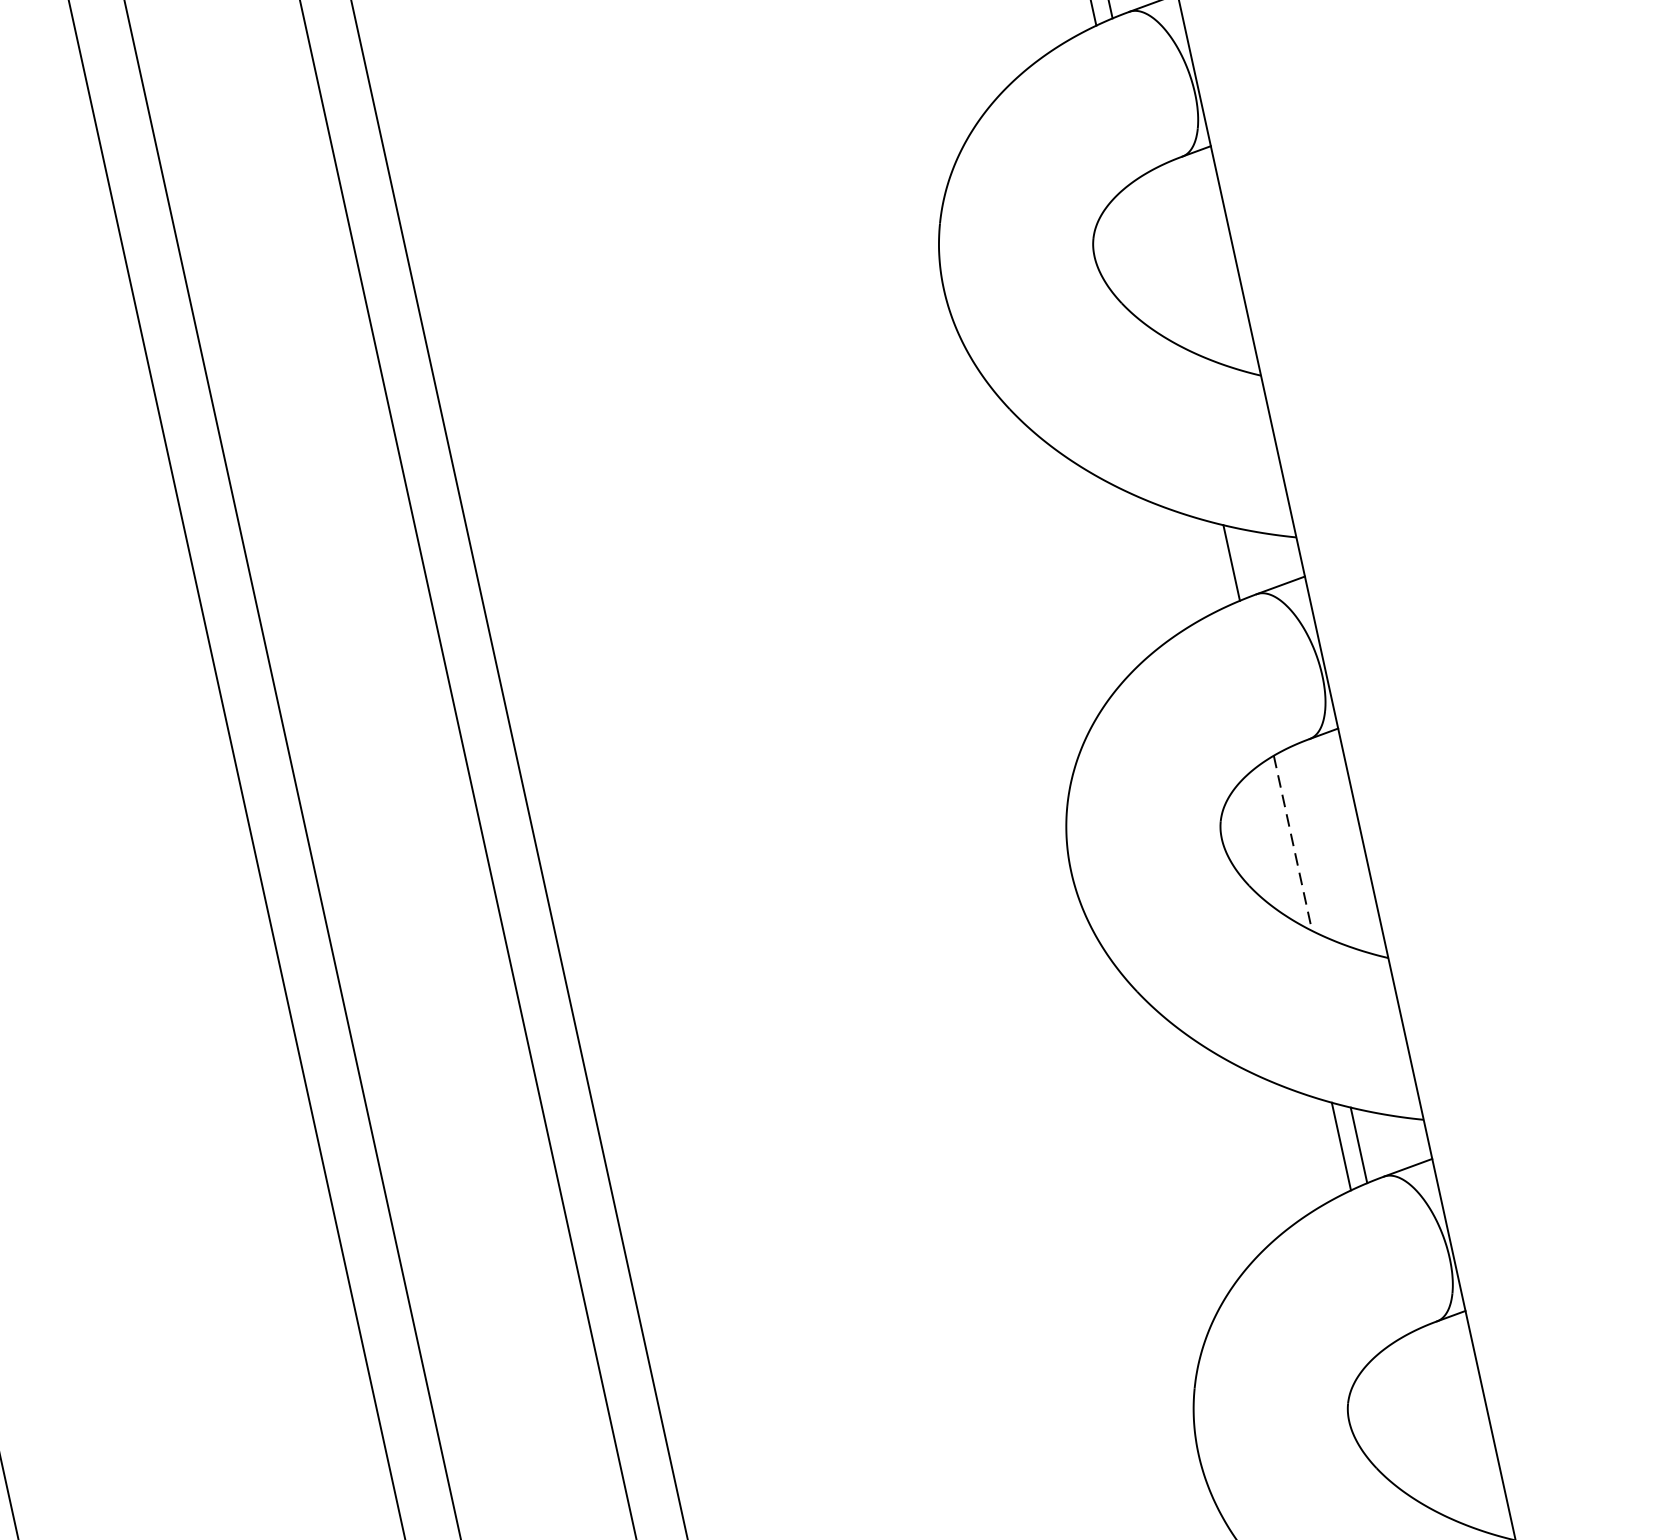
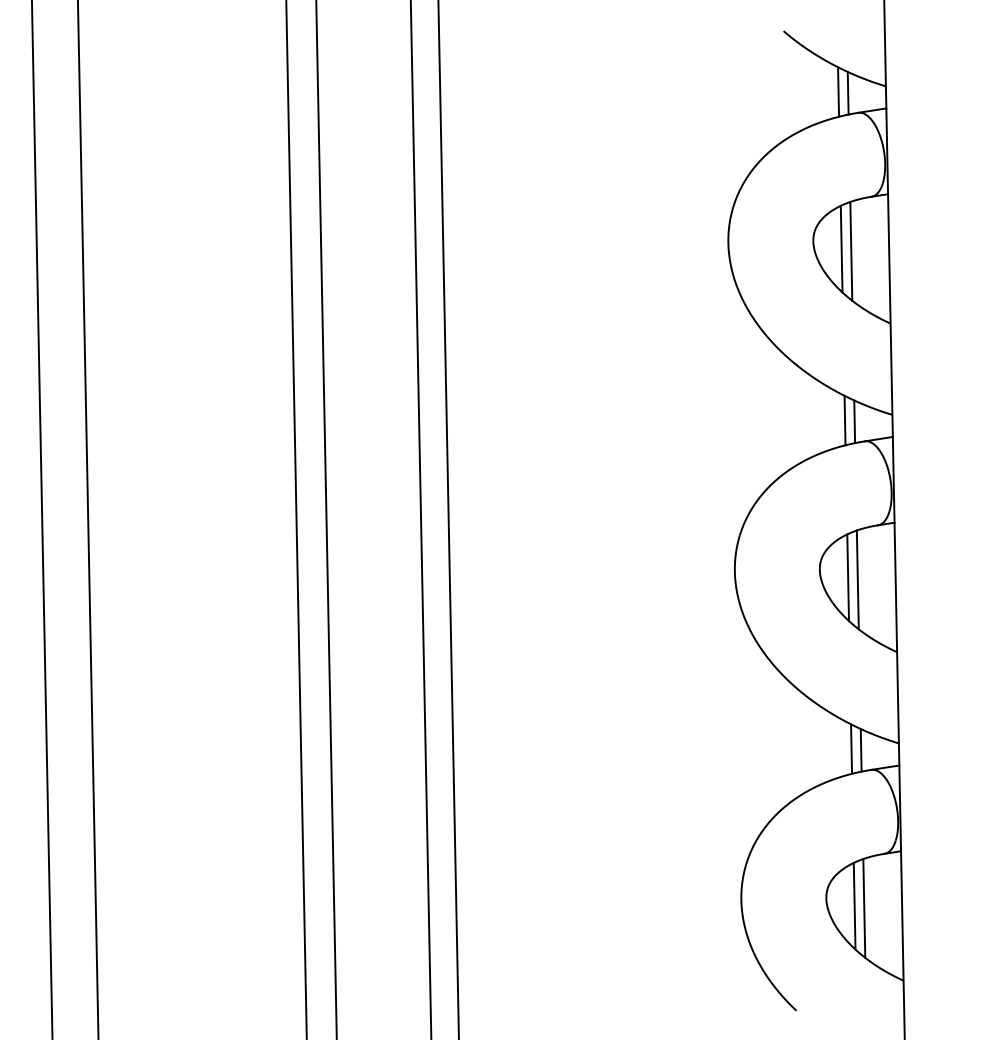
line: (1147, 259) -> (841, 248), added
line: (1165, 259) -> (851, 250), added
line: (1213, 564) -> (844, 420), added
line: (1275, 842) -> (848, 577), added
line: (1292, 844) -> (857, 580), dashed -> solid
line: (1401, 1423) -> (854, 905), added
line: (1420, 1425) -> (864, 908), added

